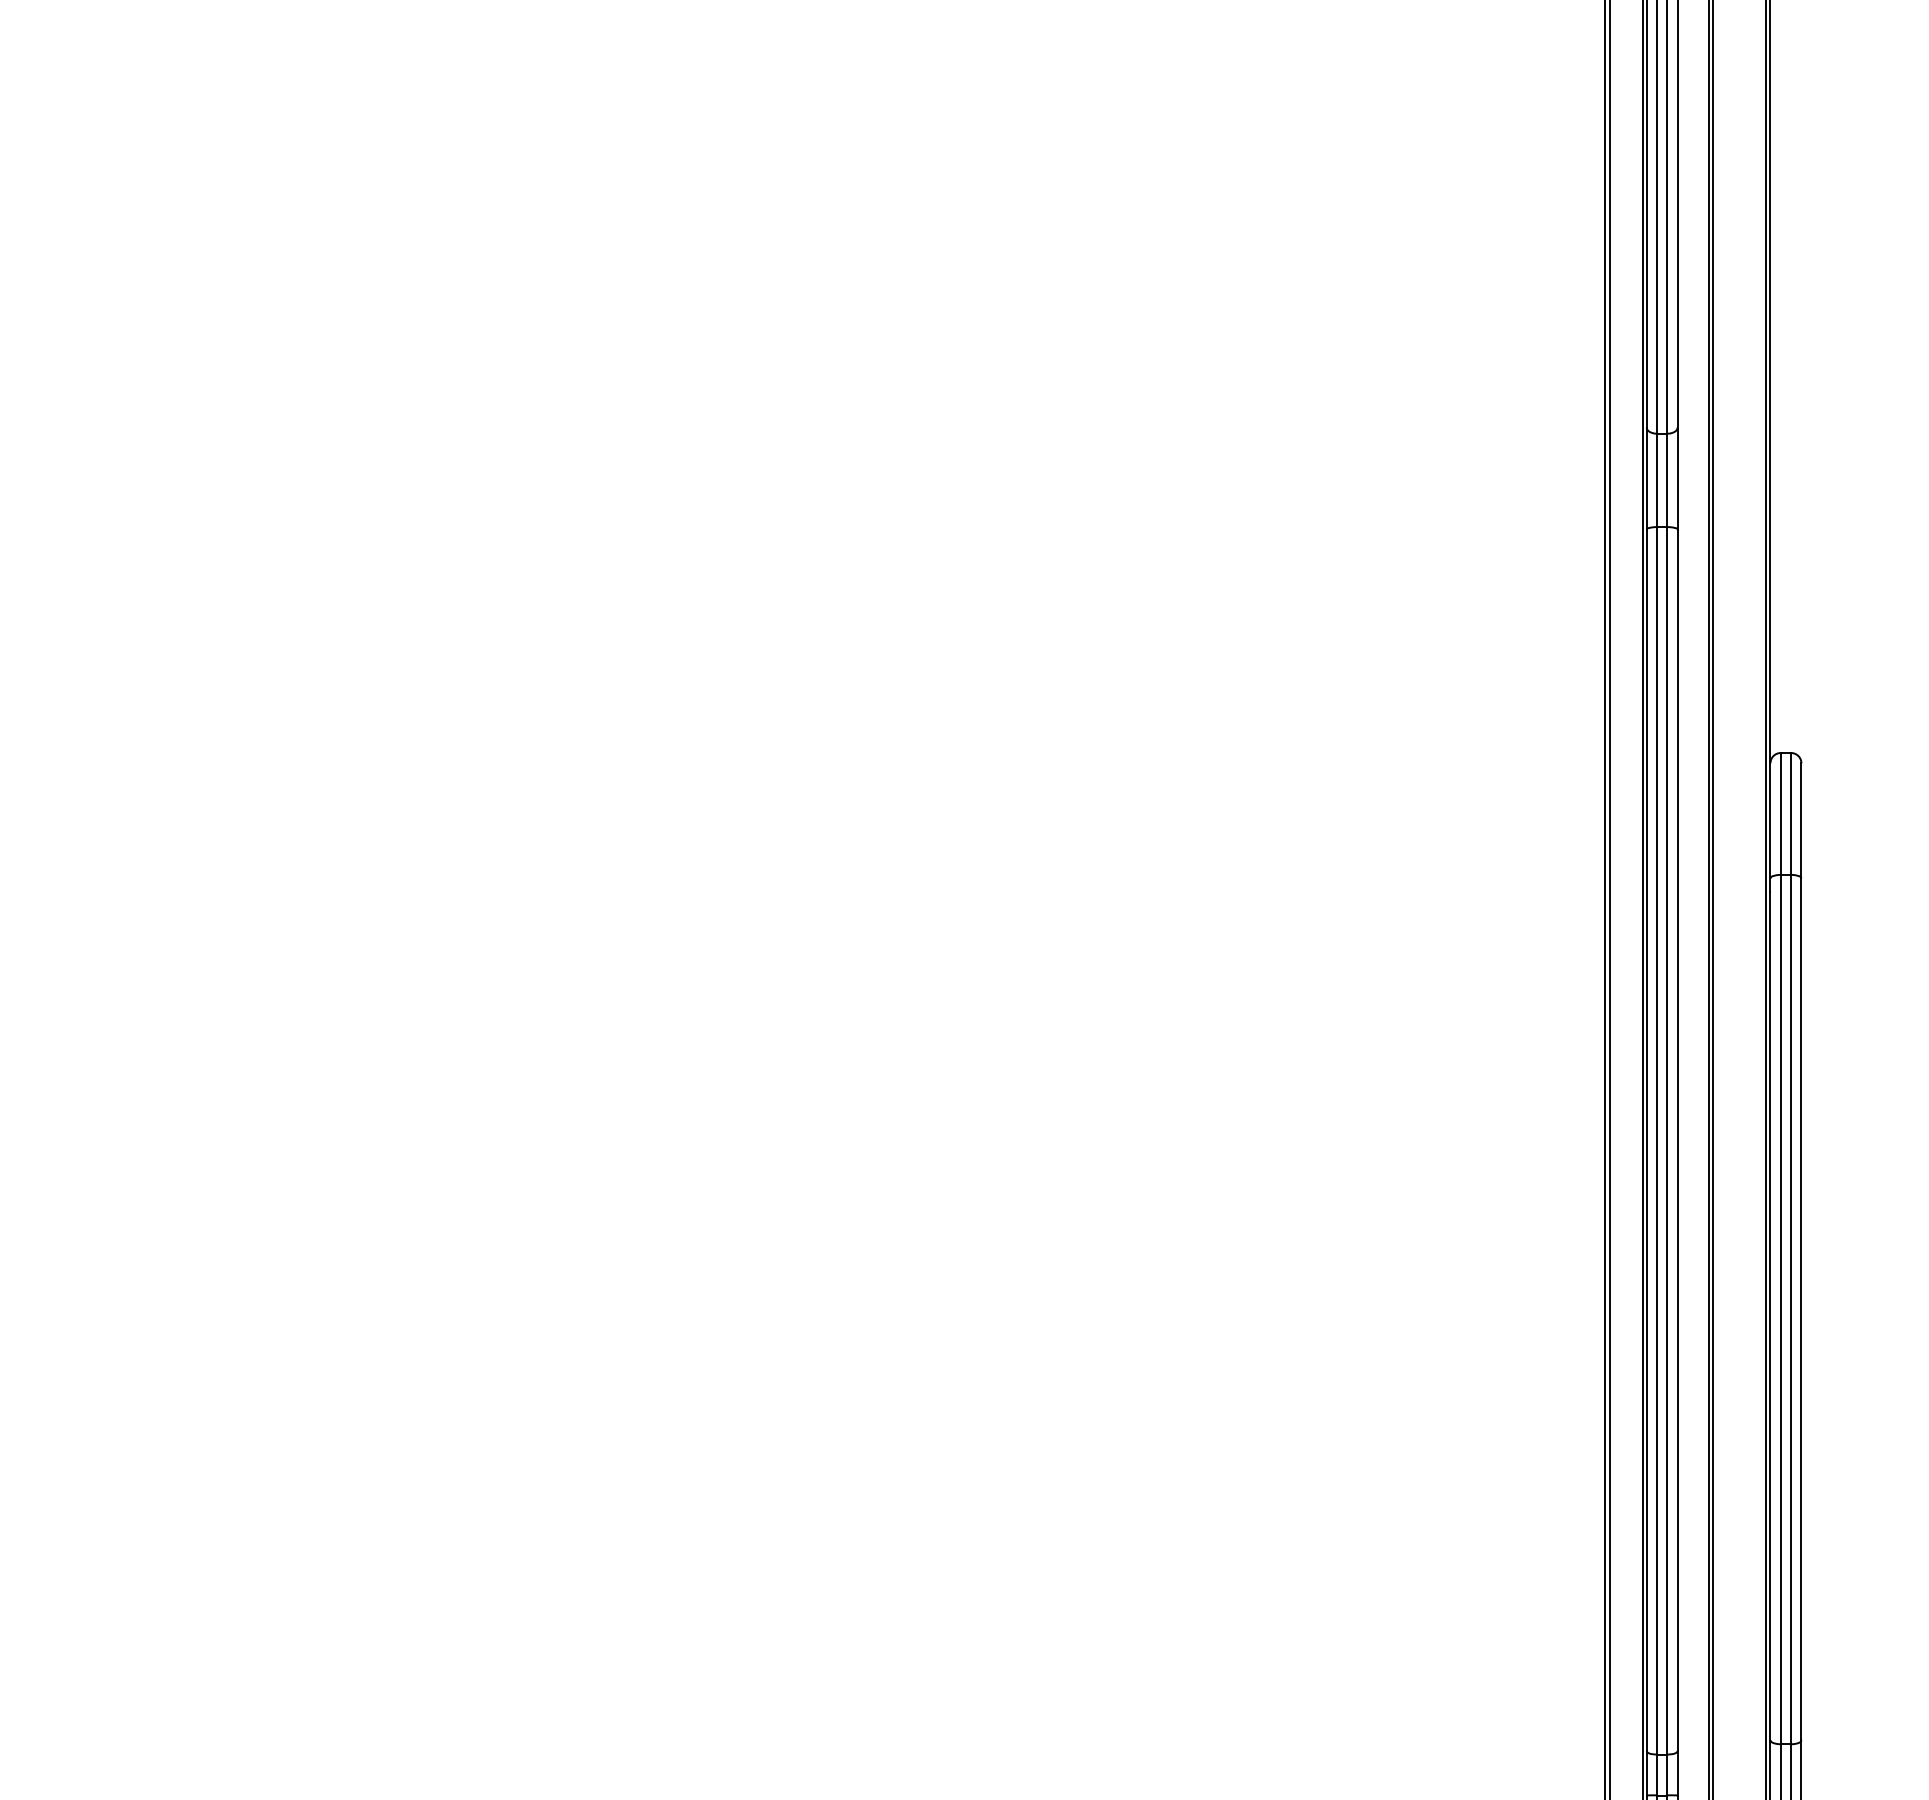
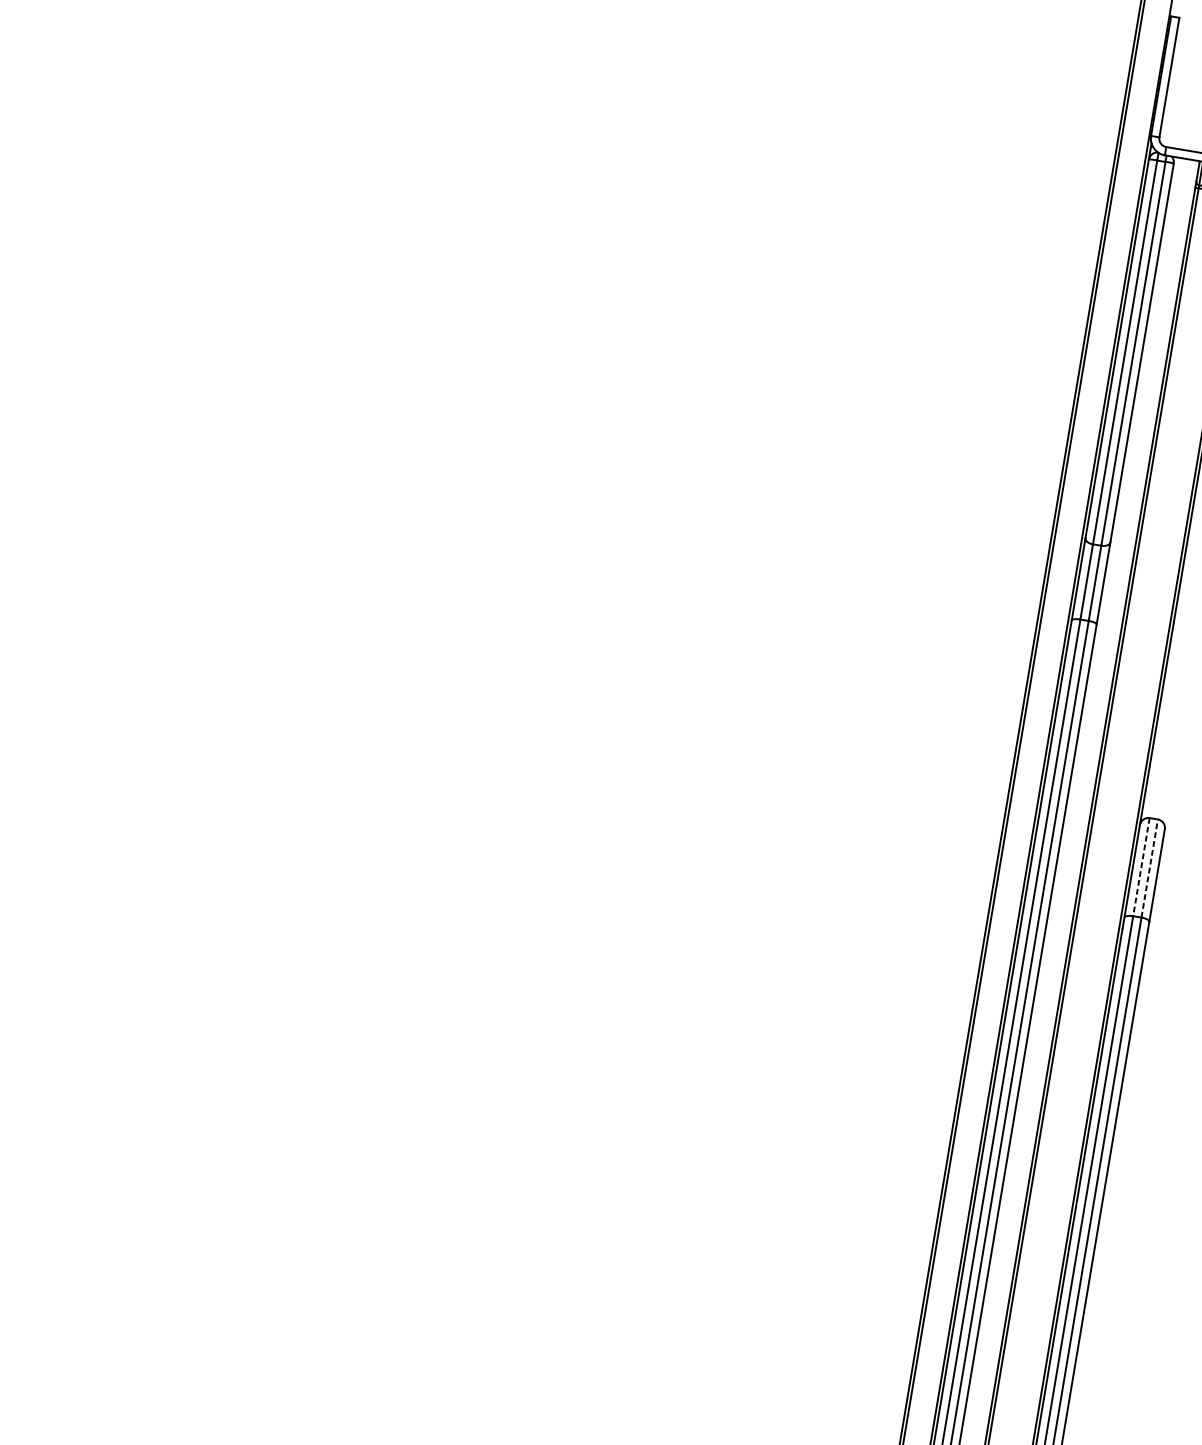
line: (1780, 813) -> (1141, 866), solid -> dashed
line: (1791, 813) -> (1150, 868), solid -> dashed

